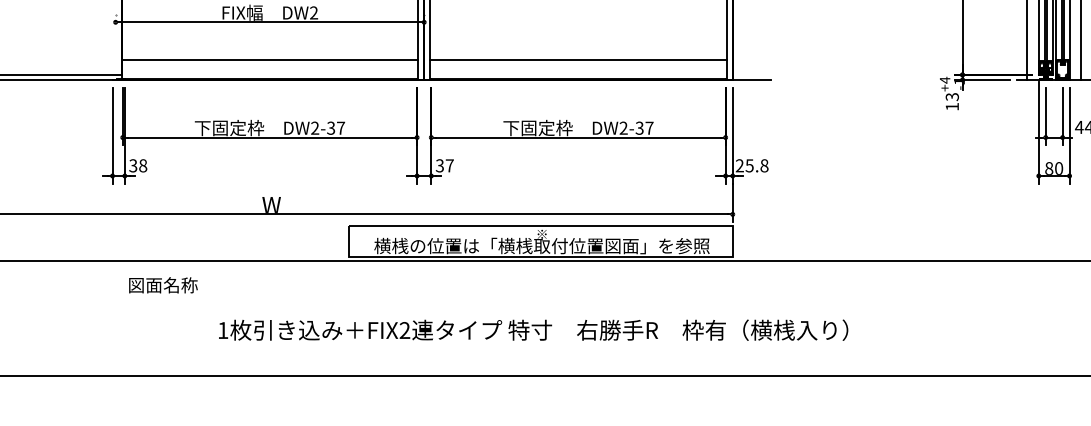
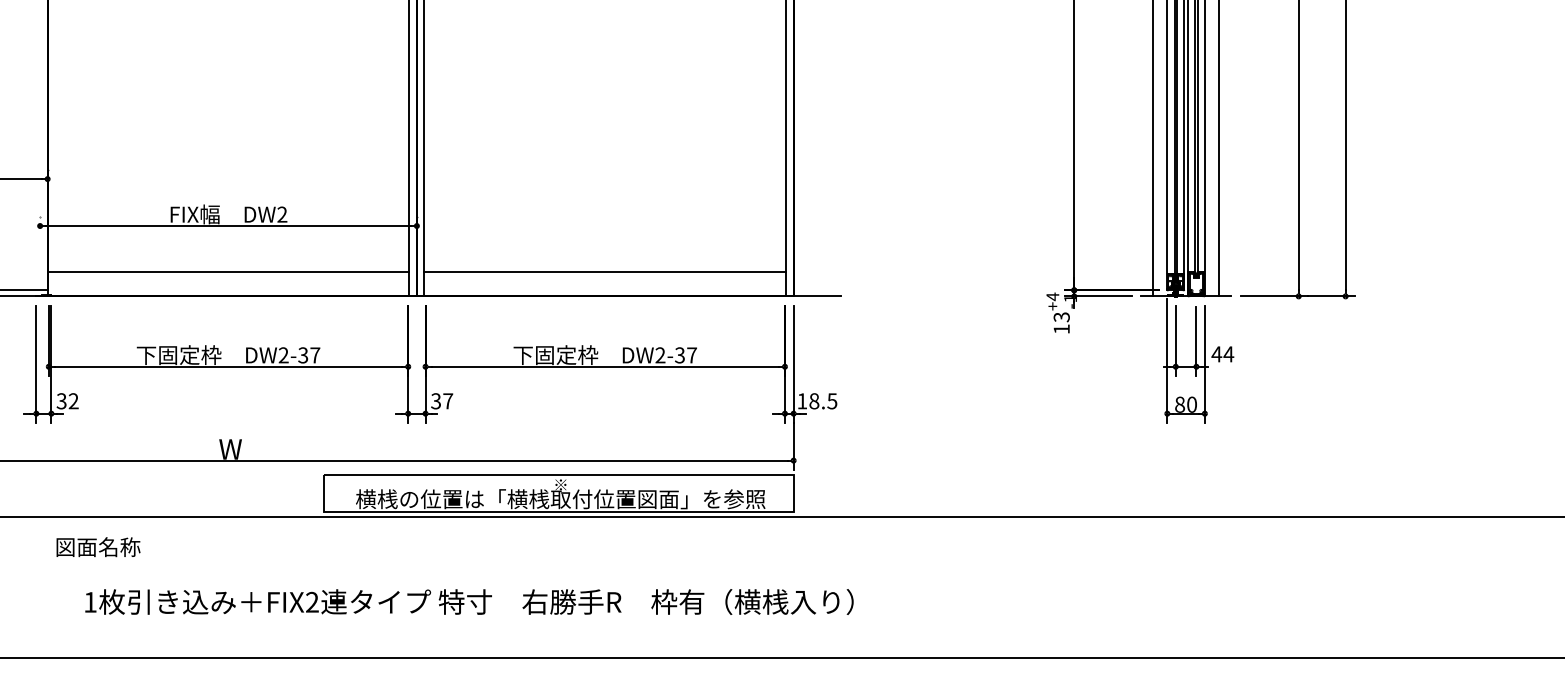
text: (142, 166) -> (73, 401), 38 -> 32
text: (752, 166) -> (817, 401), 25.8 -> 18.5
text: (533, 329) -> (469, 601), moved

